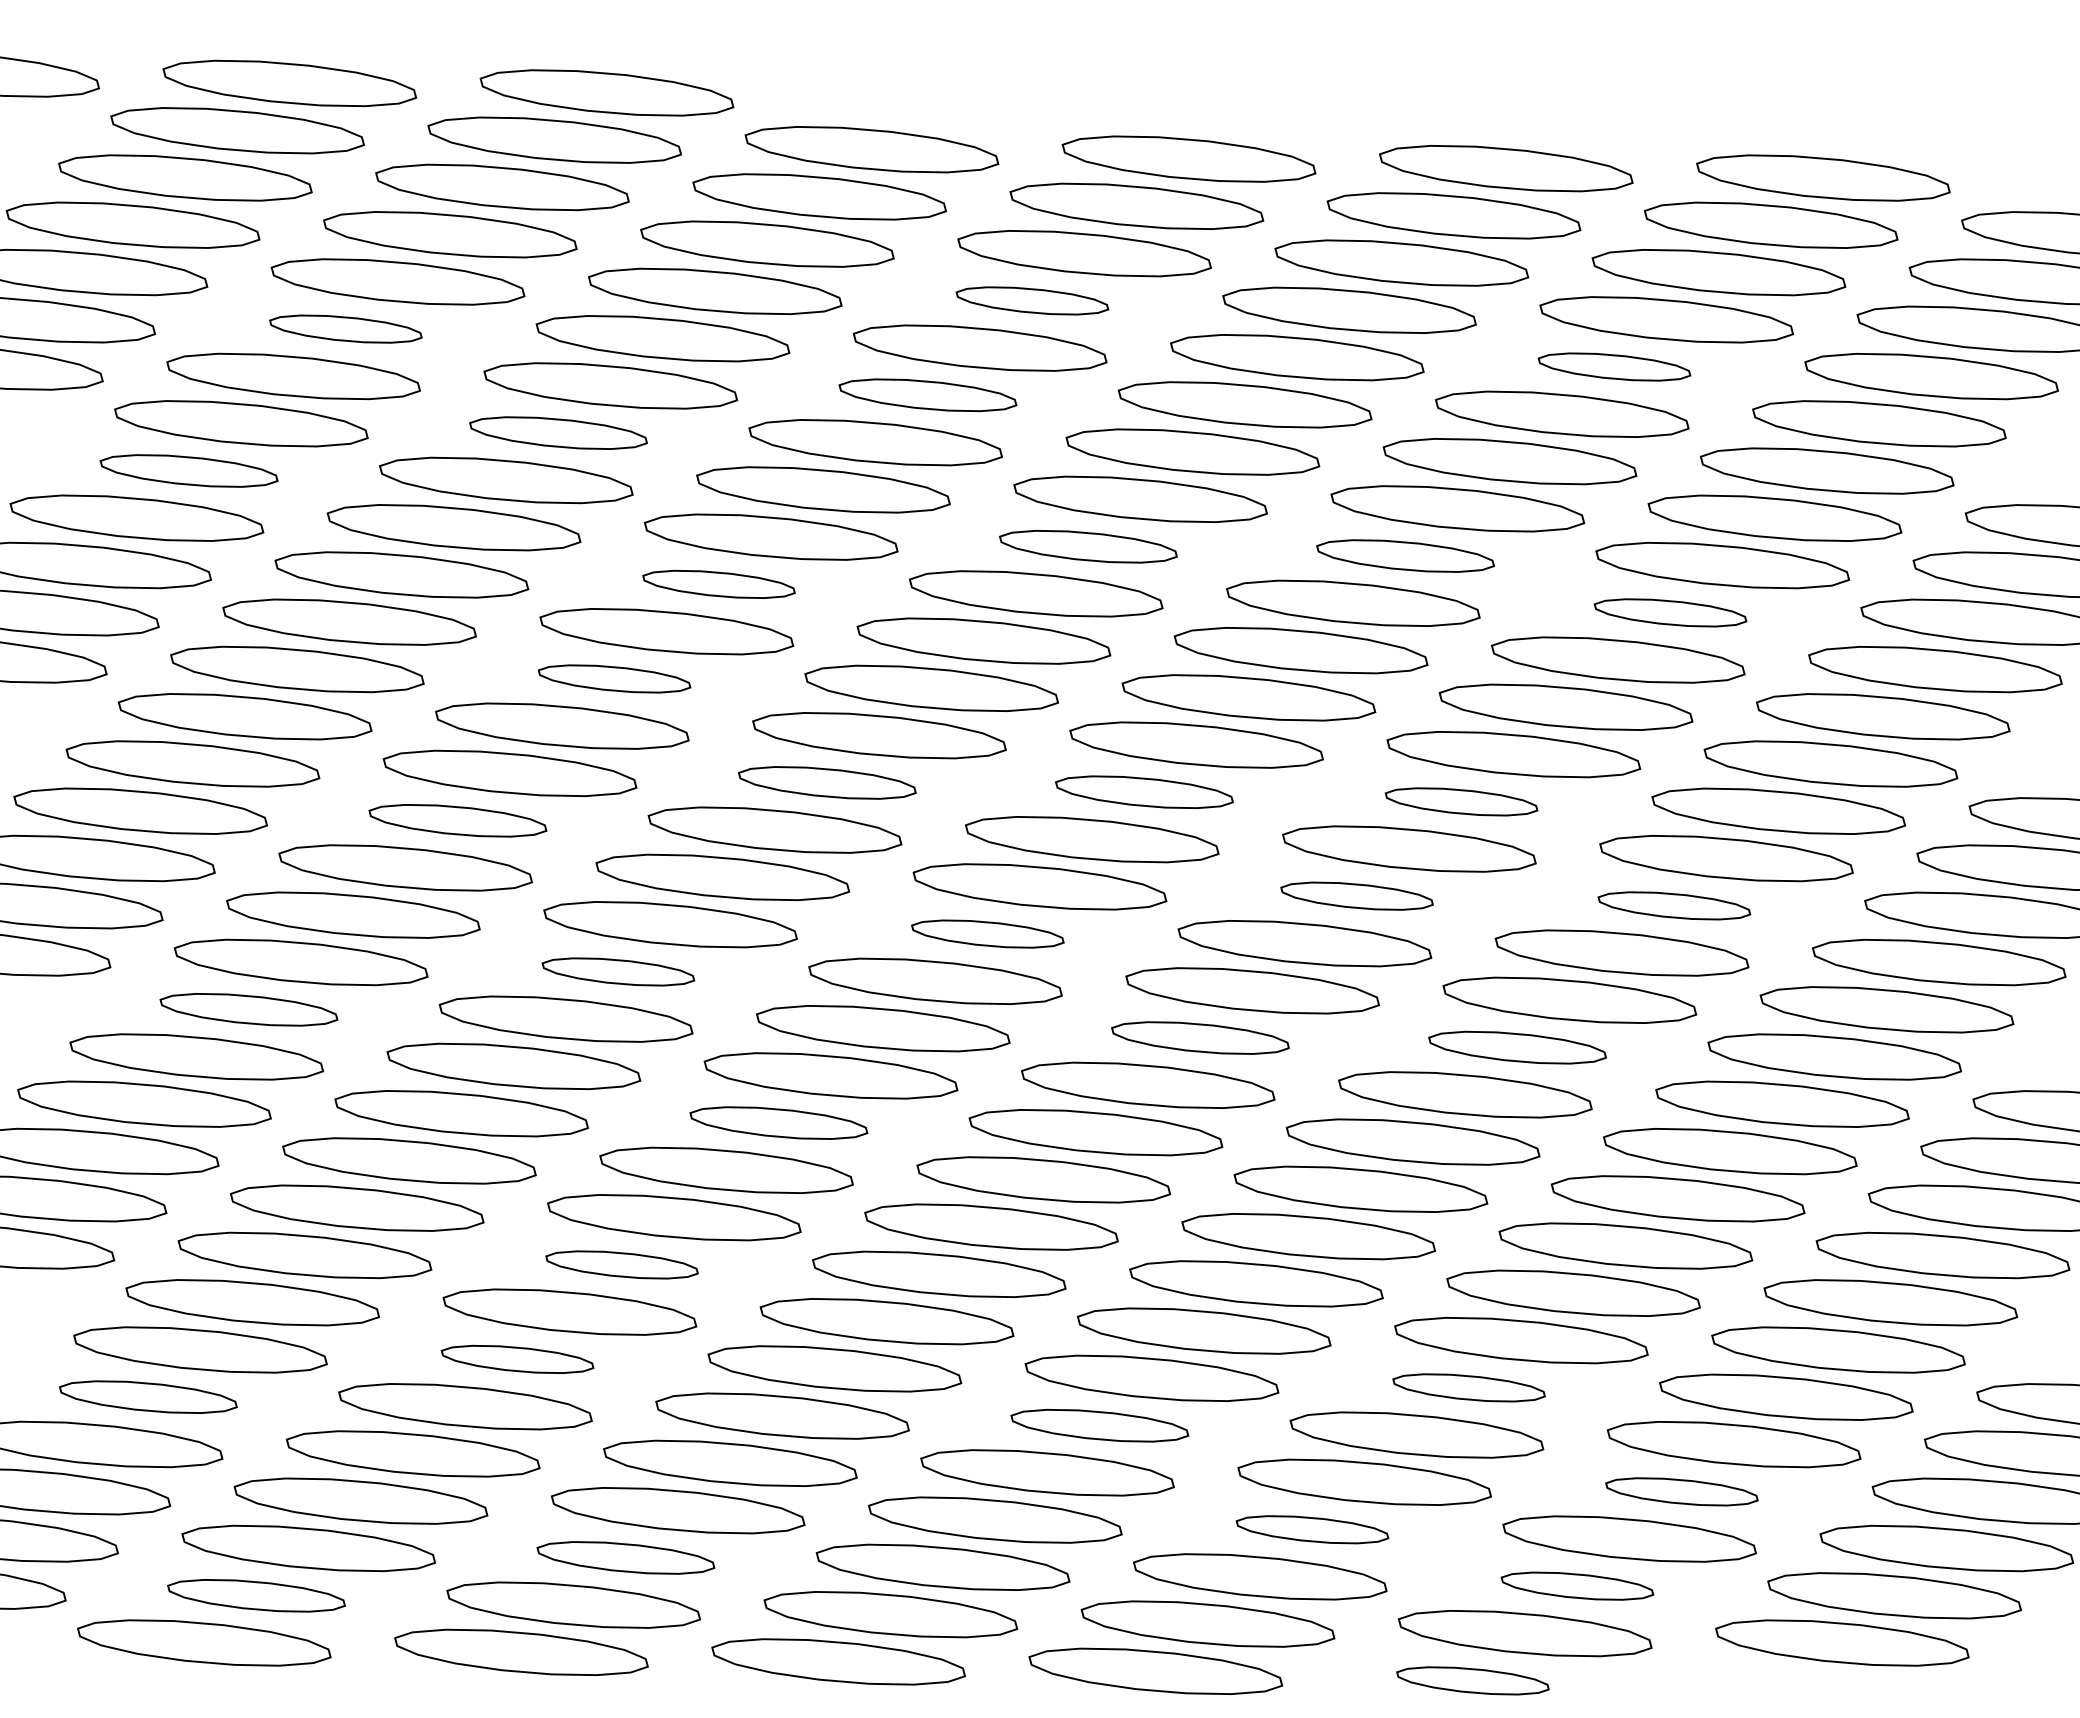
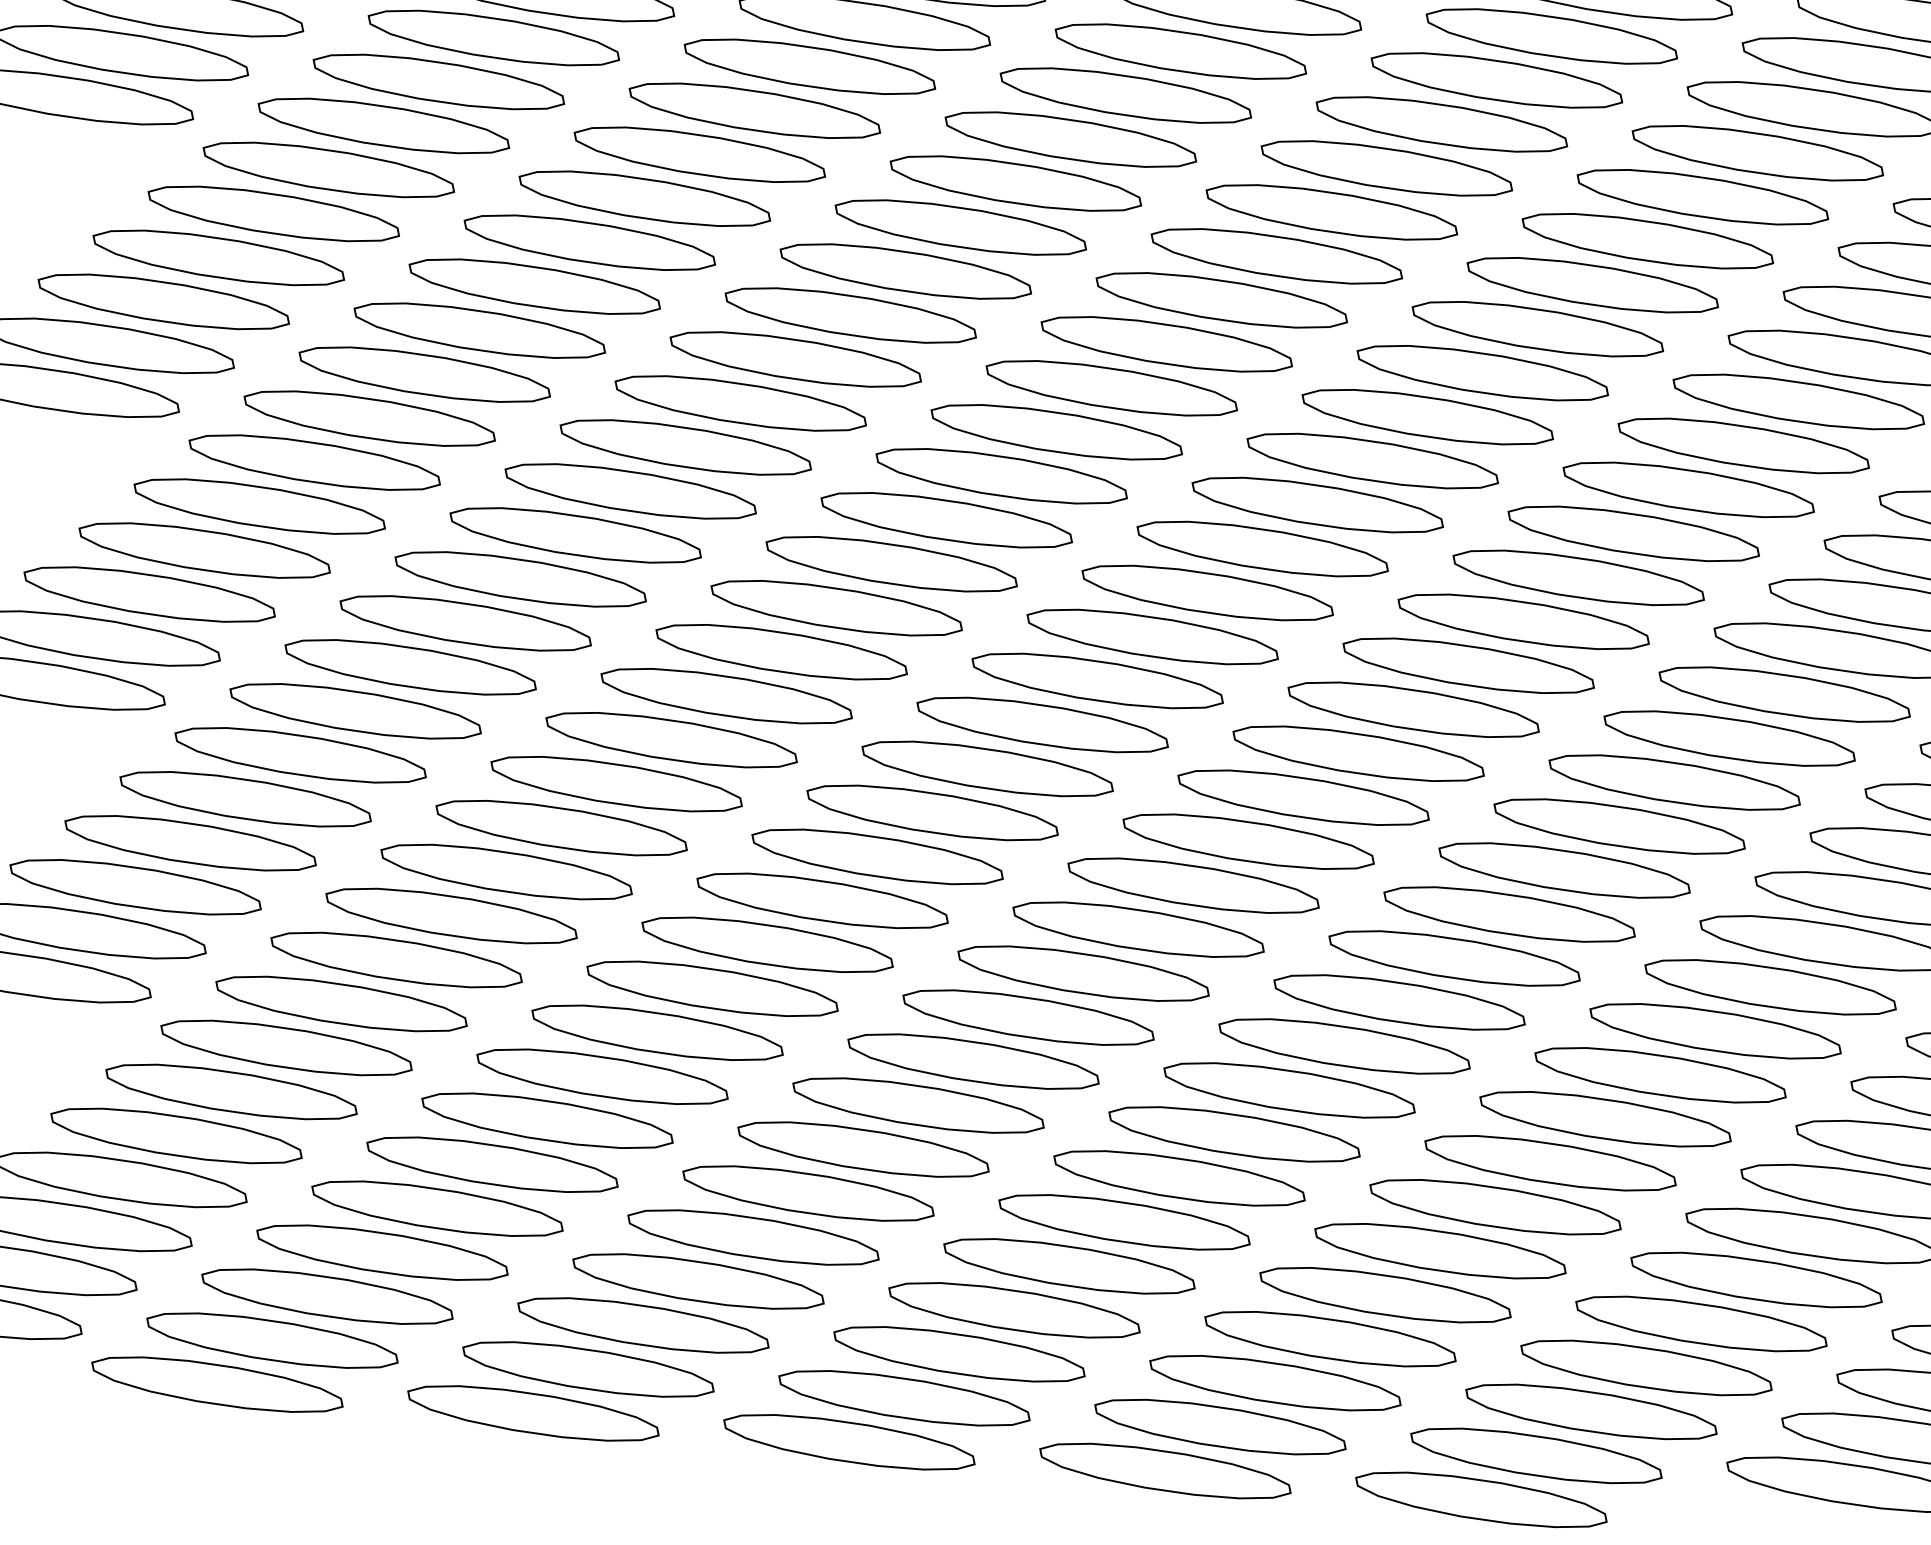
part: (1032, 300) -> (1126, 95), size x1.67
part: (345, 328) -> (438, 81), size x1.67
part: (1614, 366) -> (1702, 196), size x1.67
part: (927, 394) -> (1015, 182), size x1.43
part: (558, 432) -> (644, 198), size x1.43
part: (188, 470) -> (273, 213), size x1.43
part: (1088, 546) -> (1166, 344), size x1.43
part: (1405, 555) -> (1482, 372), size x1.43
part: (718, 584) -> (795, 359), size x1.67
part: (1670, 612) -> (1743, 445), size x1.67
part: (614, 678) -> (685, 447), size x1.67
part: (827, 782) -> (891, 563), size x1.43
part: (1144, 791) -> (1207, 592), size x1.43
part: (1461, 801) -> (1523, 621), size x1.67
part: (457, 820) -> (520, 579), size x1.43
part: (1356, 895) -> (1413, 708), size x1.67
part: (1674, 905) -> (1729, 738), size x1.67
part: (987, 933) -> (1042, 724), size x1.67
part: (618, 971) -> (671, 739), size x1.67
part: (248, 1009) -> (300, 755), size x1.43
part: (1200, 1037) -> (1248, 841), size x1.43
part: (1517, 1047) -> (1564, 870), size x1.43
part: (778, 1122) -> (822, 900), size x1.43
part: (621, 1264) -> (656, 1032), size x1.67
part: (517, 1359) -> (547, 1120), size x1.67
part: (1468, 1387) -> (1494, 1206), size x1.67
part: (148, 1396) -> (176, 1135), size x1.43
part: (1099, 1425) -> (1124, 1222), size x1.43
part: (1681, 1491) -> (1701, 1323), size x1.67
part: (1312, 1529) -> (1330, 1339), size x1.67
part: (625, 1557) -> (643, 1325), size x1.43
part: (1577, 1585) -> (1591, 1411), size x1.67
part: (256, 1595) -> (272, 1340), size x1.43
part: (1472, 1680) -> (1480, 1499), size x1.67

